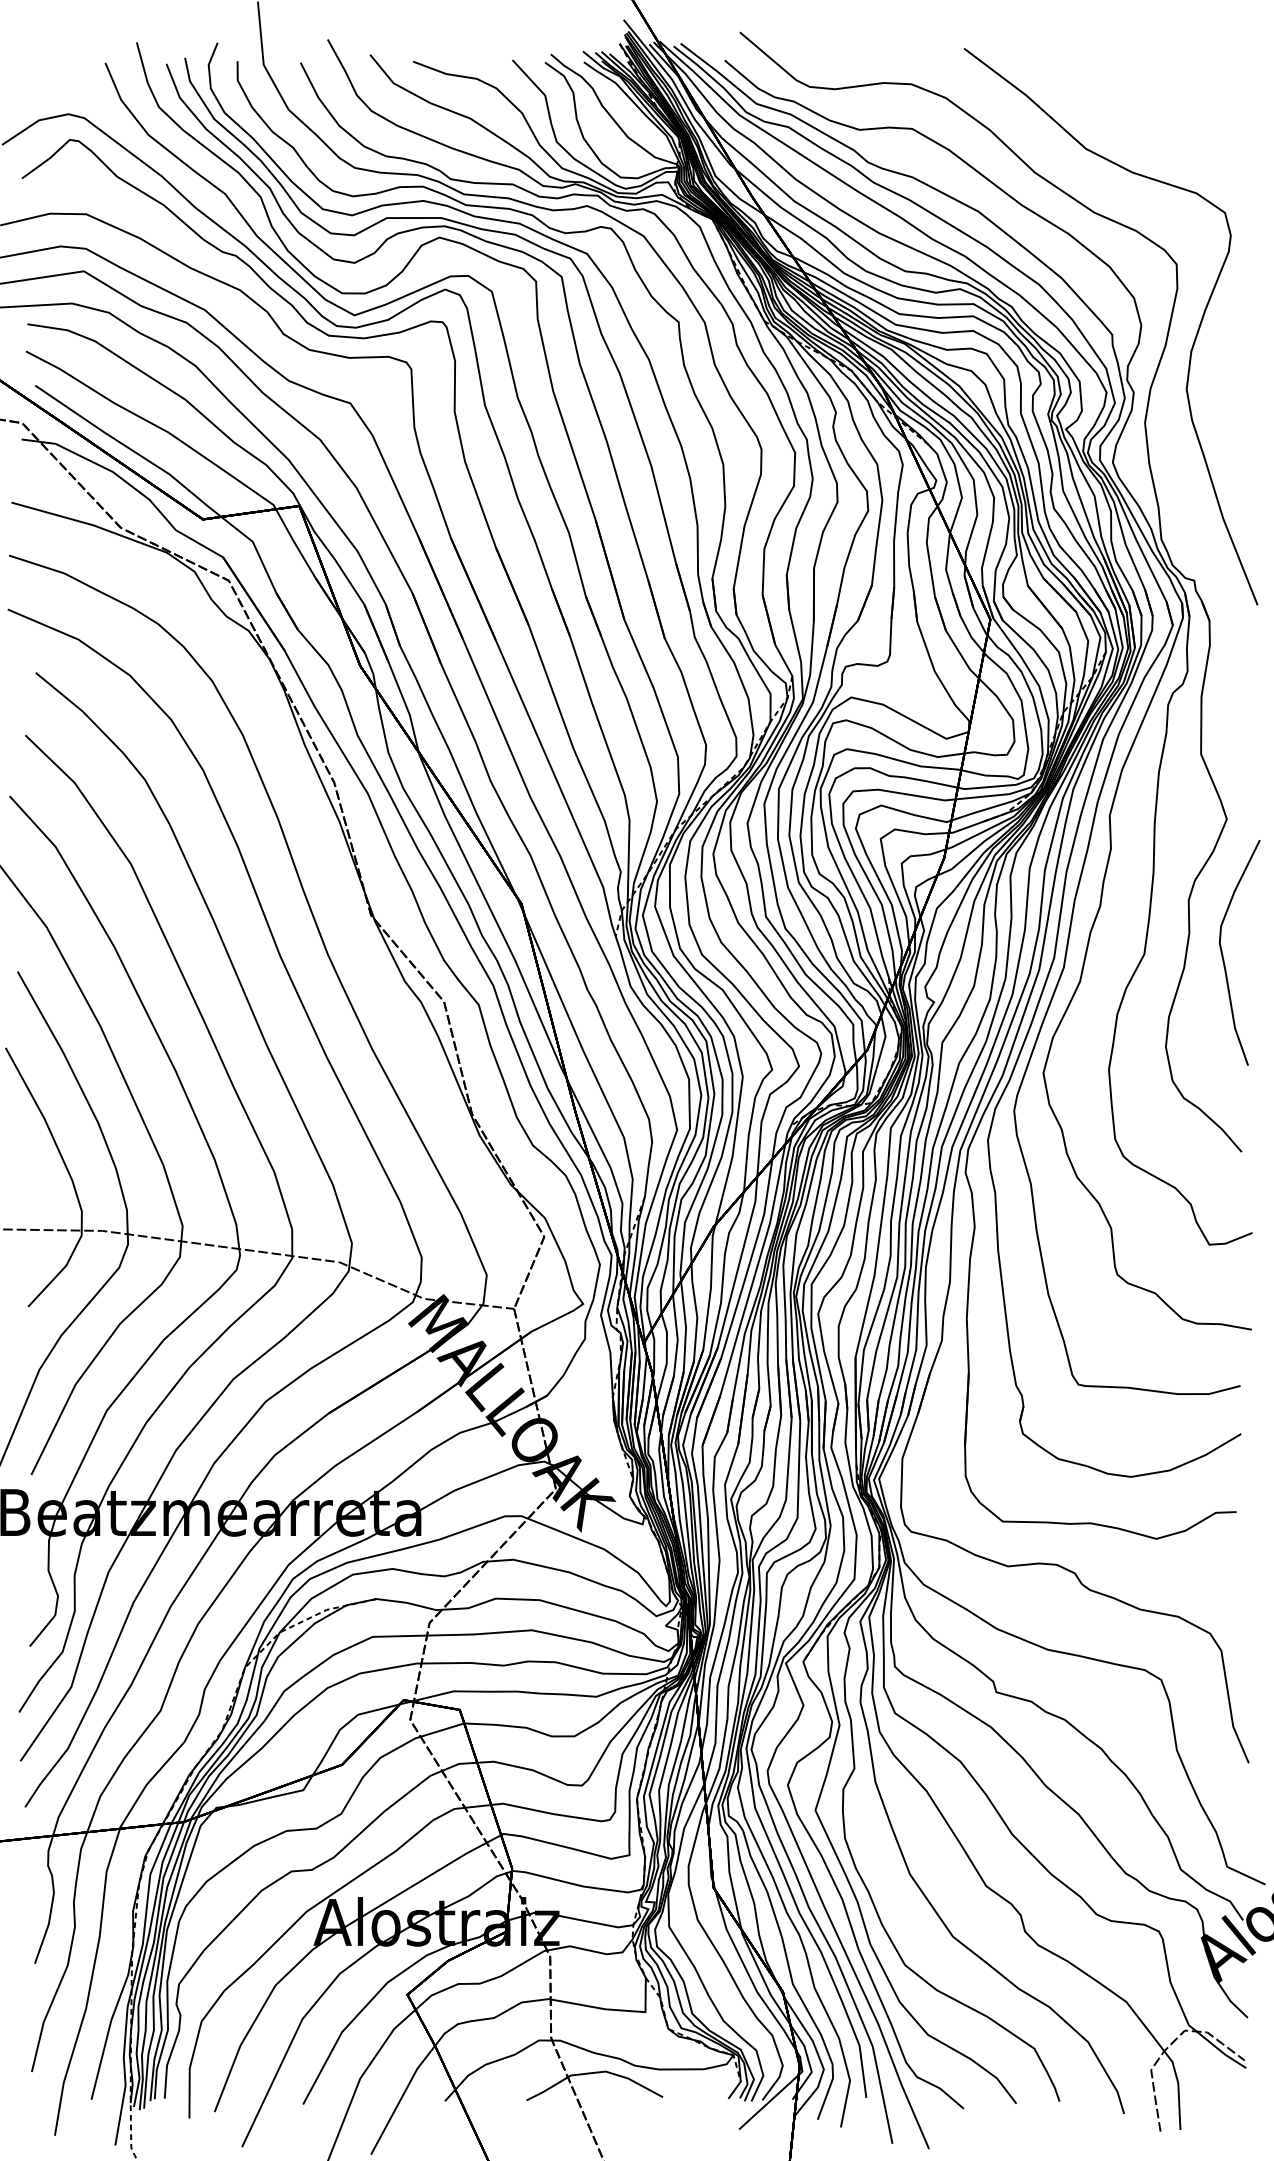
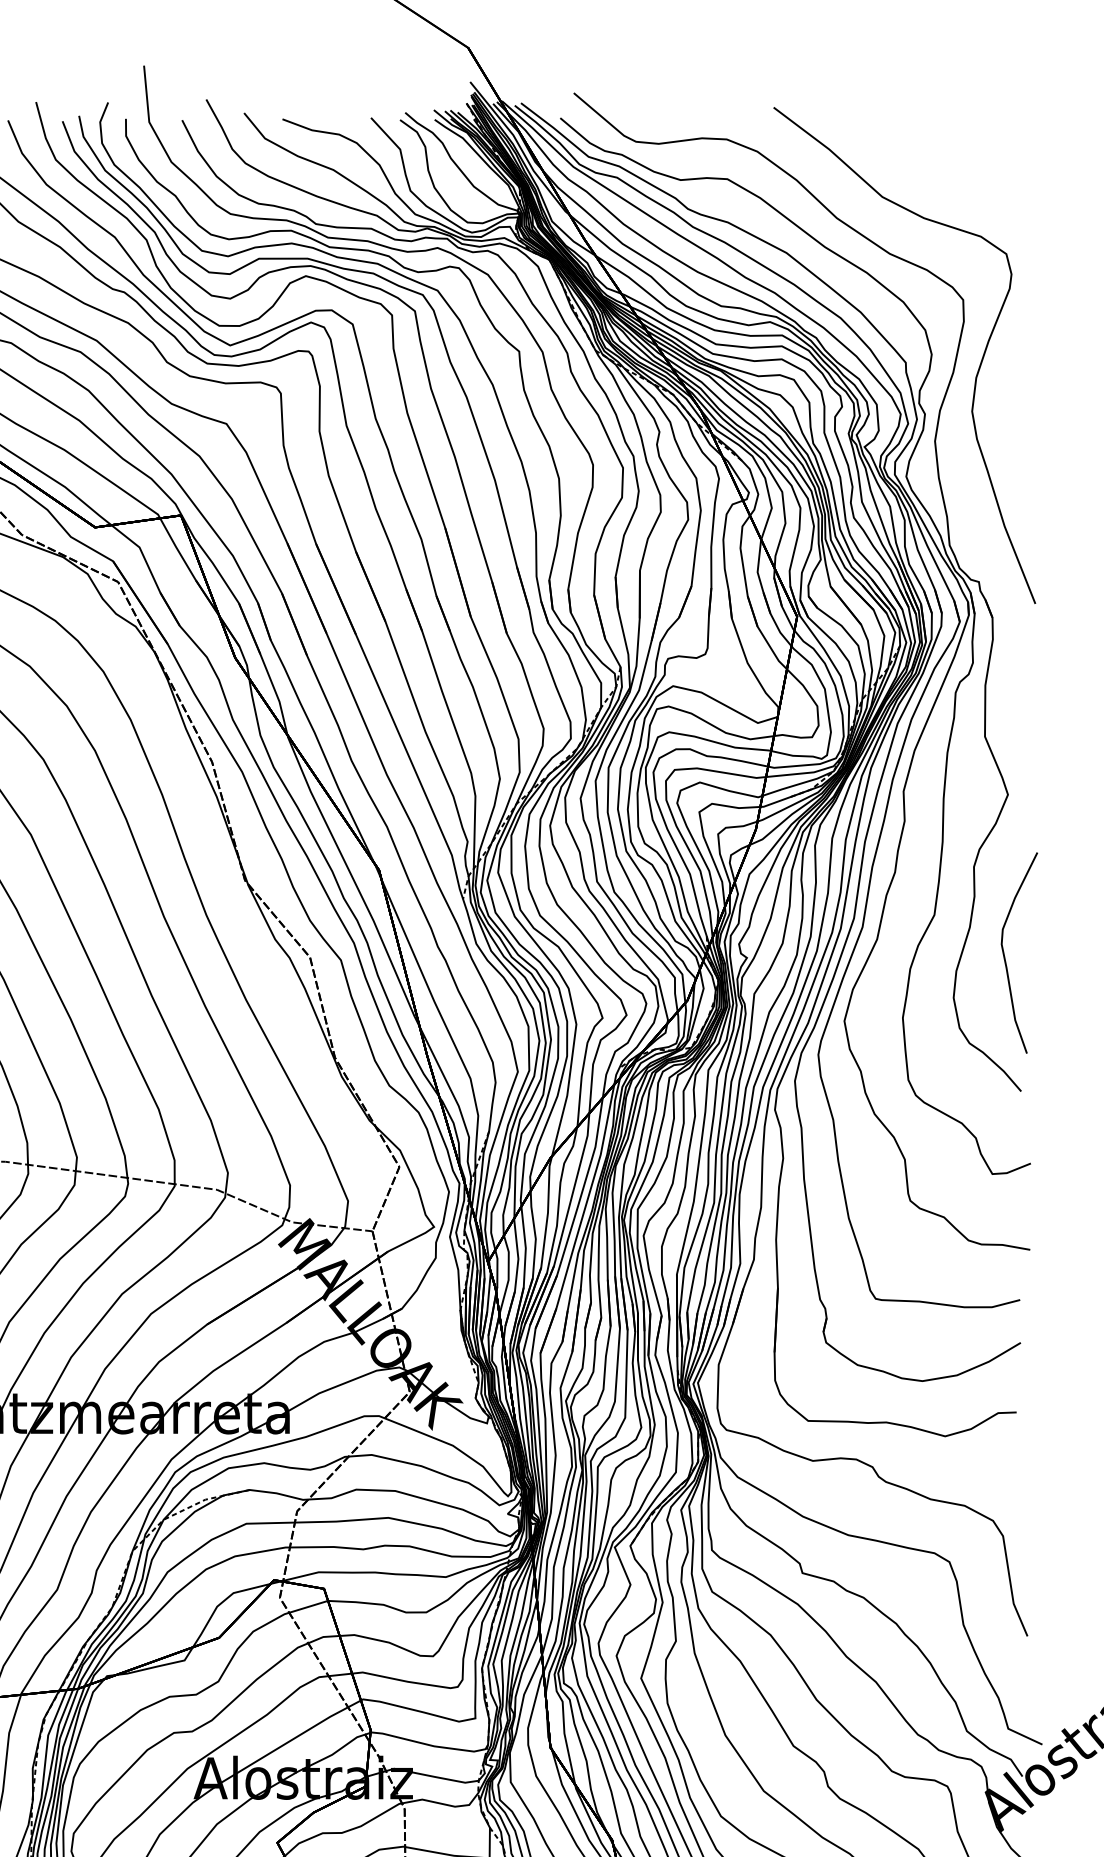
curve: (1223, 954) -> (1004, 954), moved

